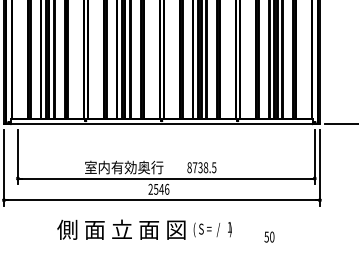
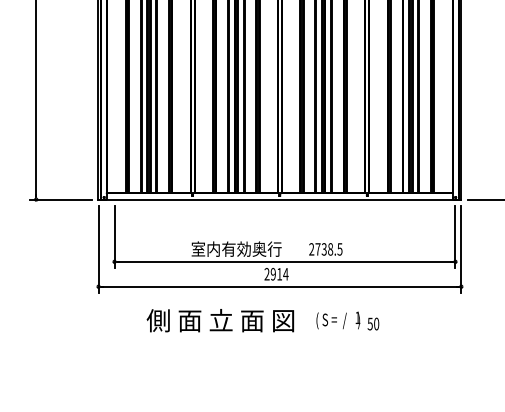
text: (189, 167) -> (311, 249), 8738.5 -> 2738.5
text: (161, 188) -> (279, 273), 2546 -> 2914
text: (121, 229) -> (220, 320), moved
text: (269, 236) -> (373, 323), moved

